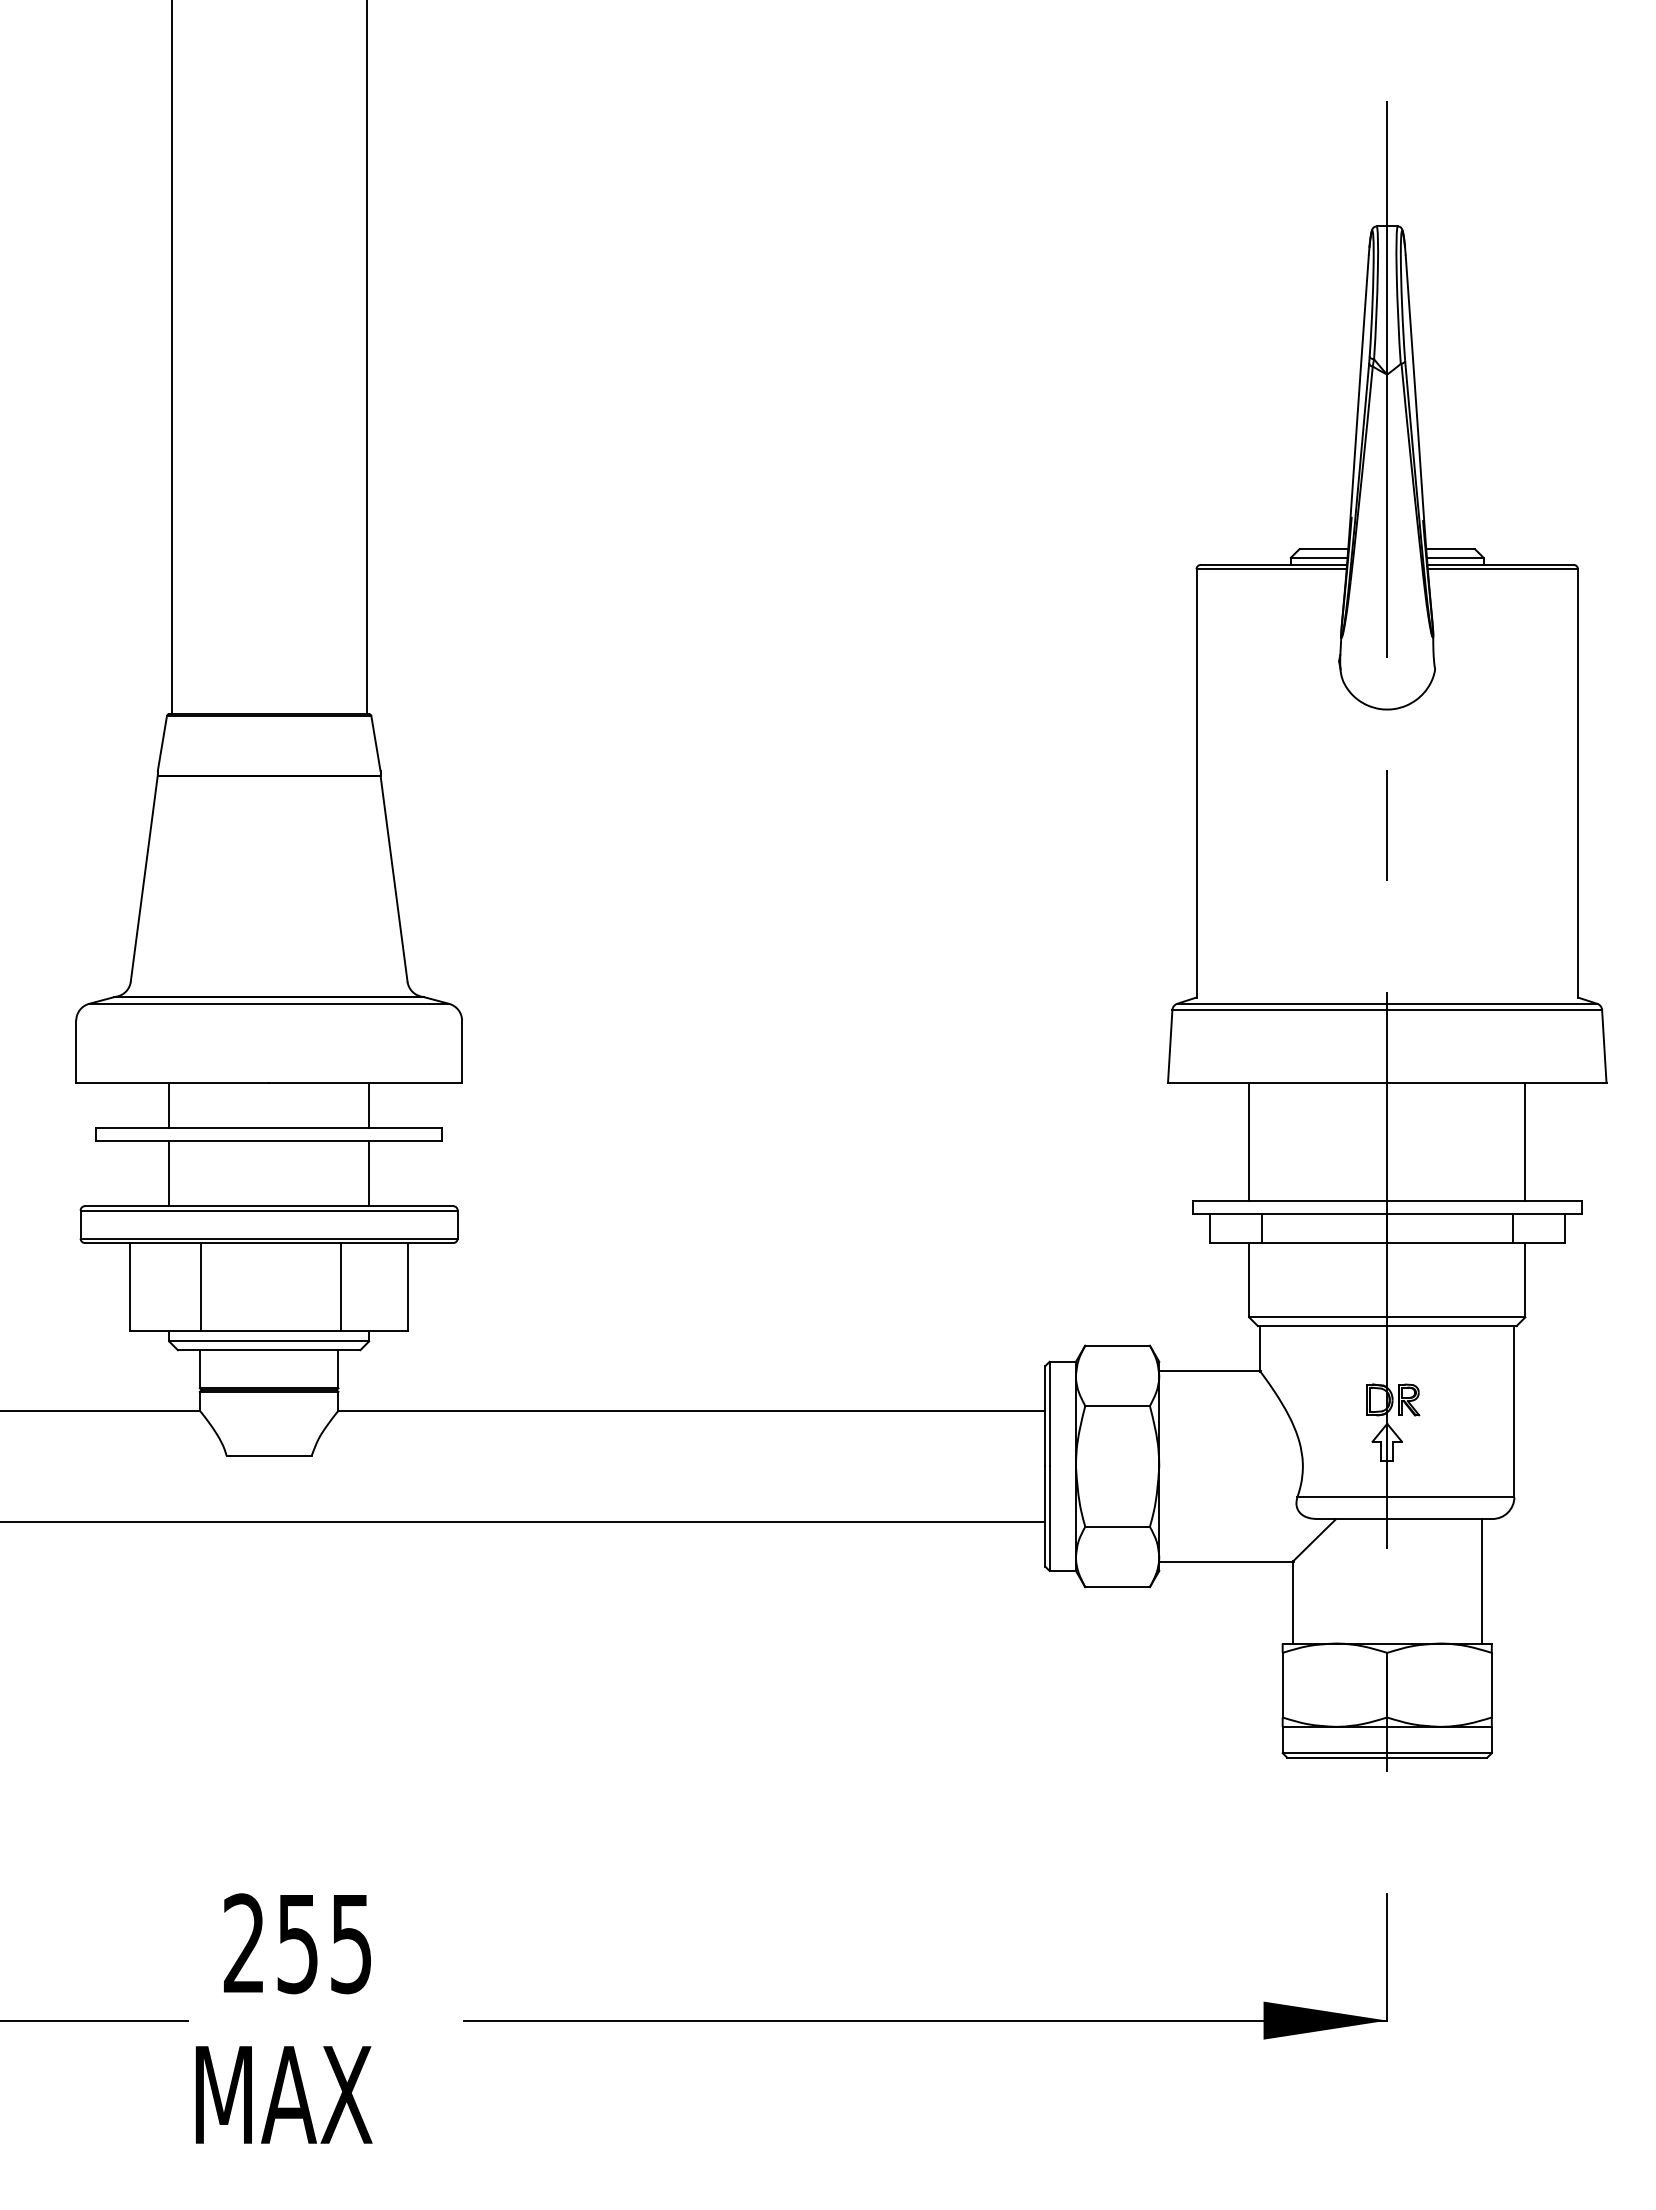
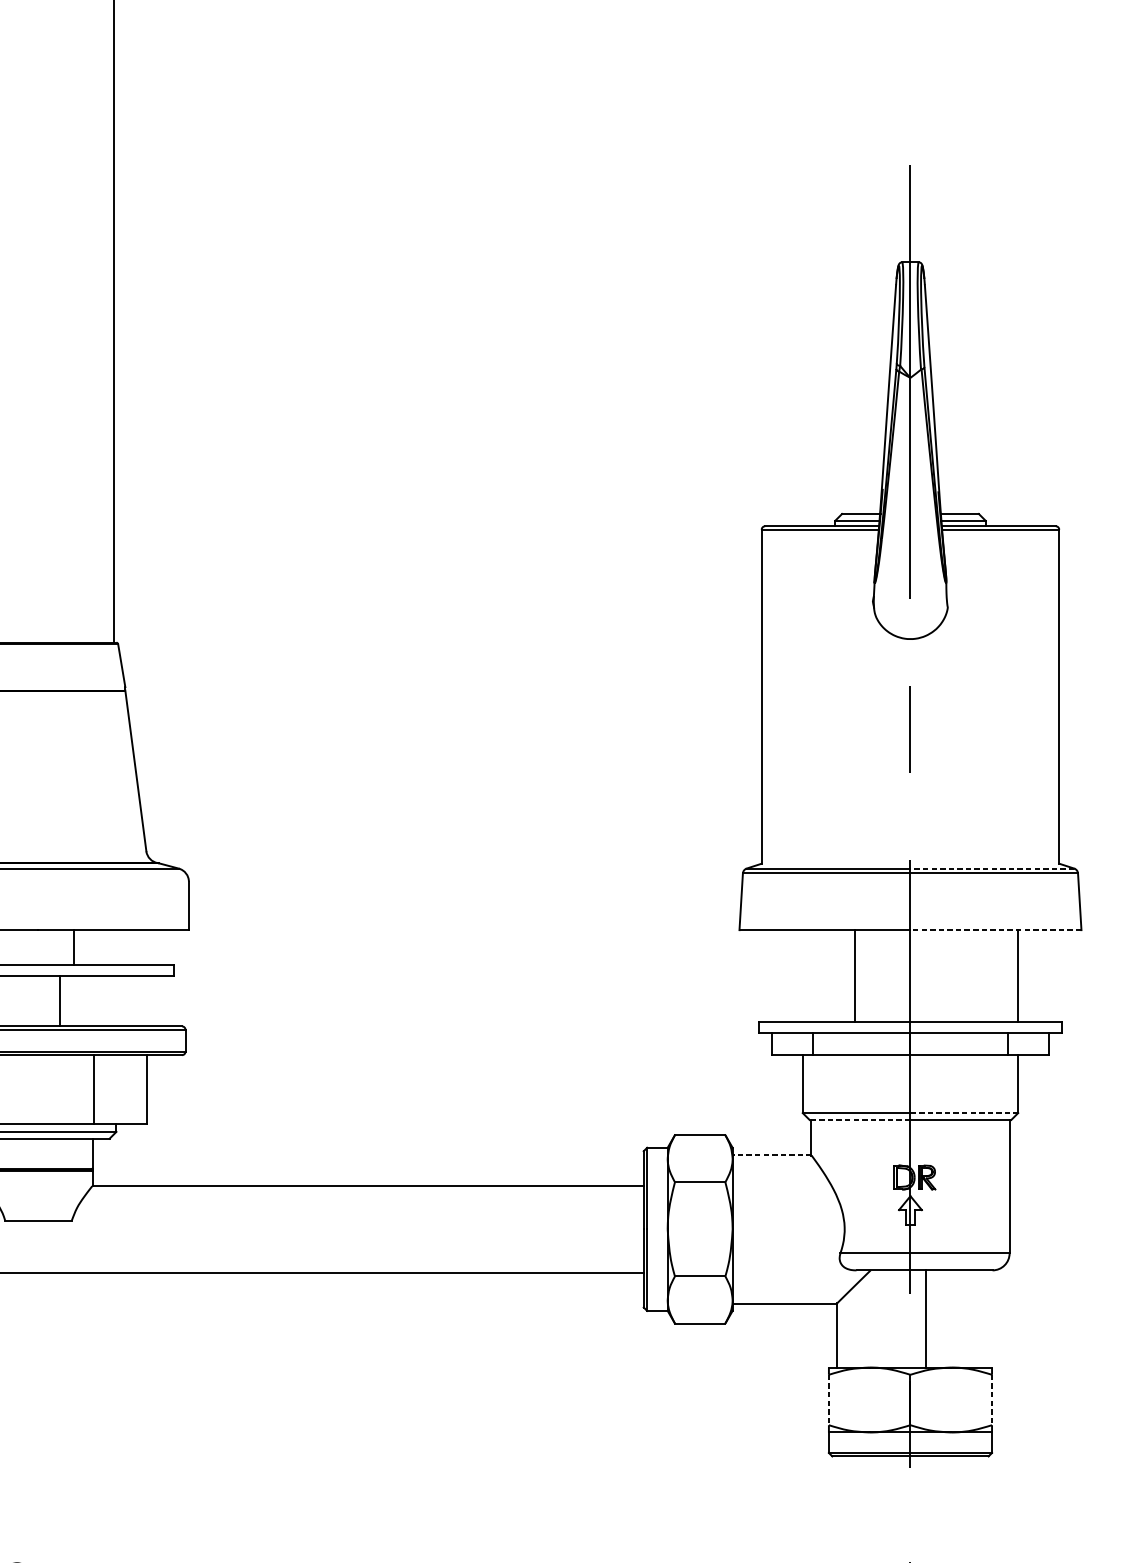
line: (1491, 1003) -> (991, 868), solid -> dashed
line: (1496, 1082) -> (995, 929), solid -> dashed
line: (369, 1105) -> (73, 947), moved
line: (1249, 1141) -> (855, 975), moved
line: (369, 1173) -> (60, 1000), moved
line: (1456, 1317) -> (964, 1113), solid -> dashed
line: (1322, 1326) -> (859, 1120), solid -> dashed
line: (1210, 1371) -> (772, 1155), solid -> dashed
line: (1481, 1581) -> (926, 1319), moved
line: (1282, 1685) -> (828, 1400), solid -> dashed
line: (1491, 1685) -> (991, 1400), solid -> dashed

